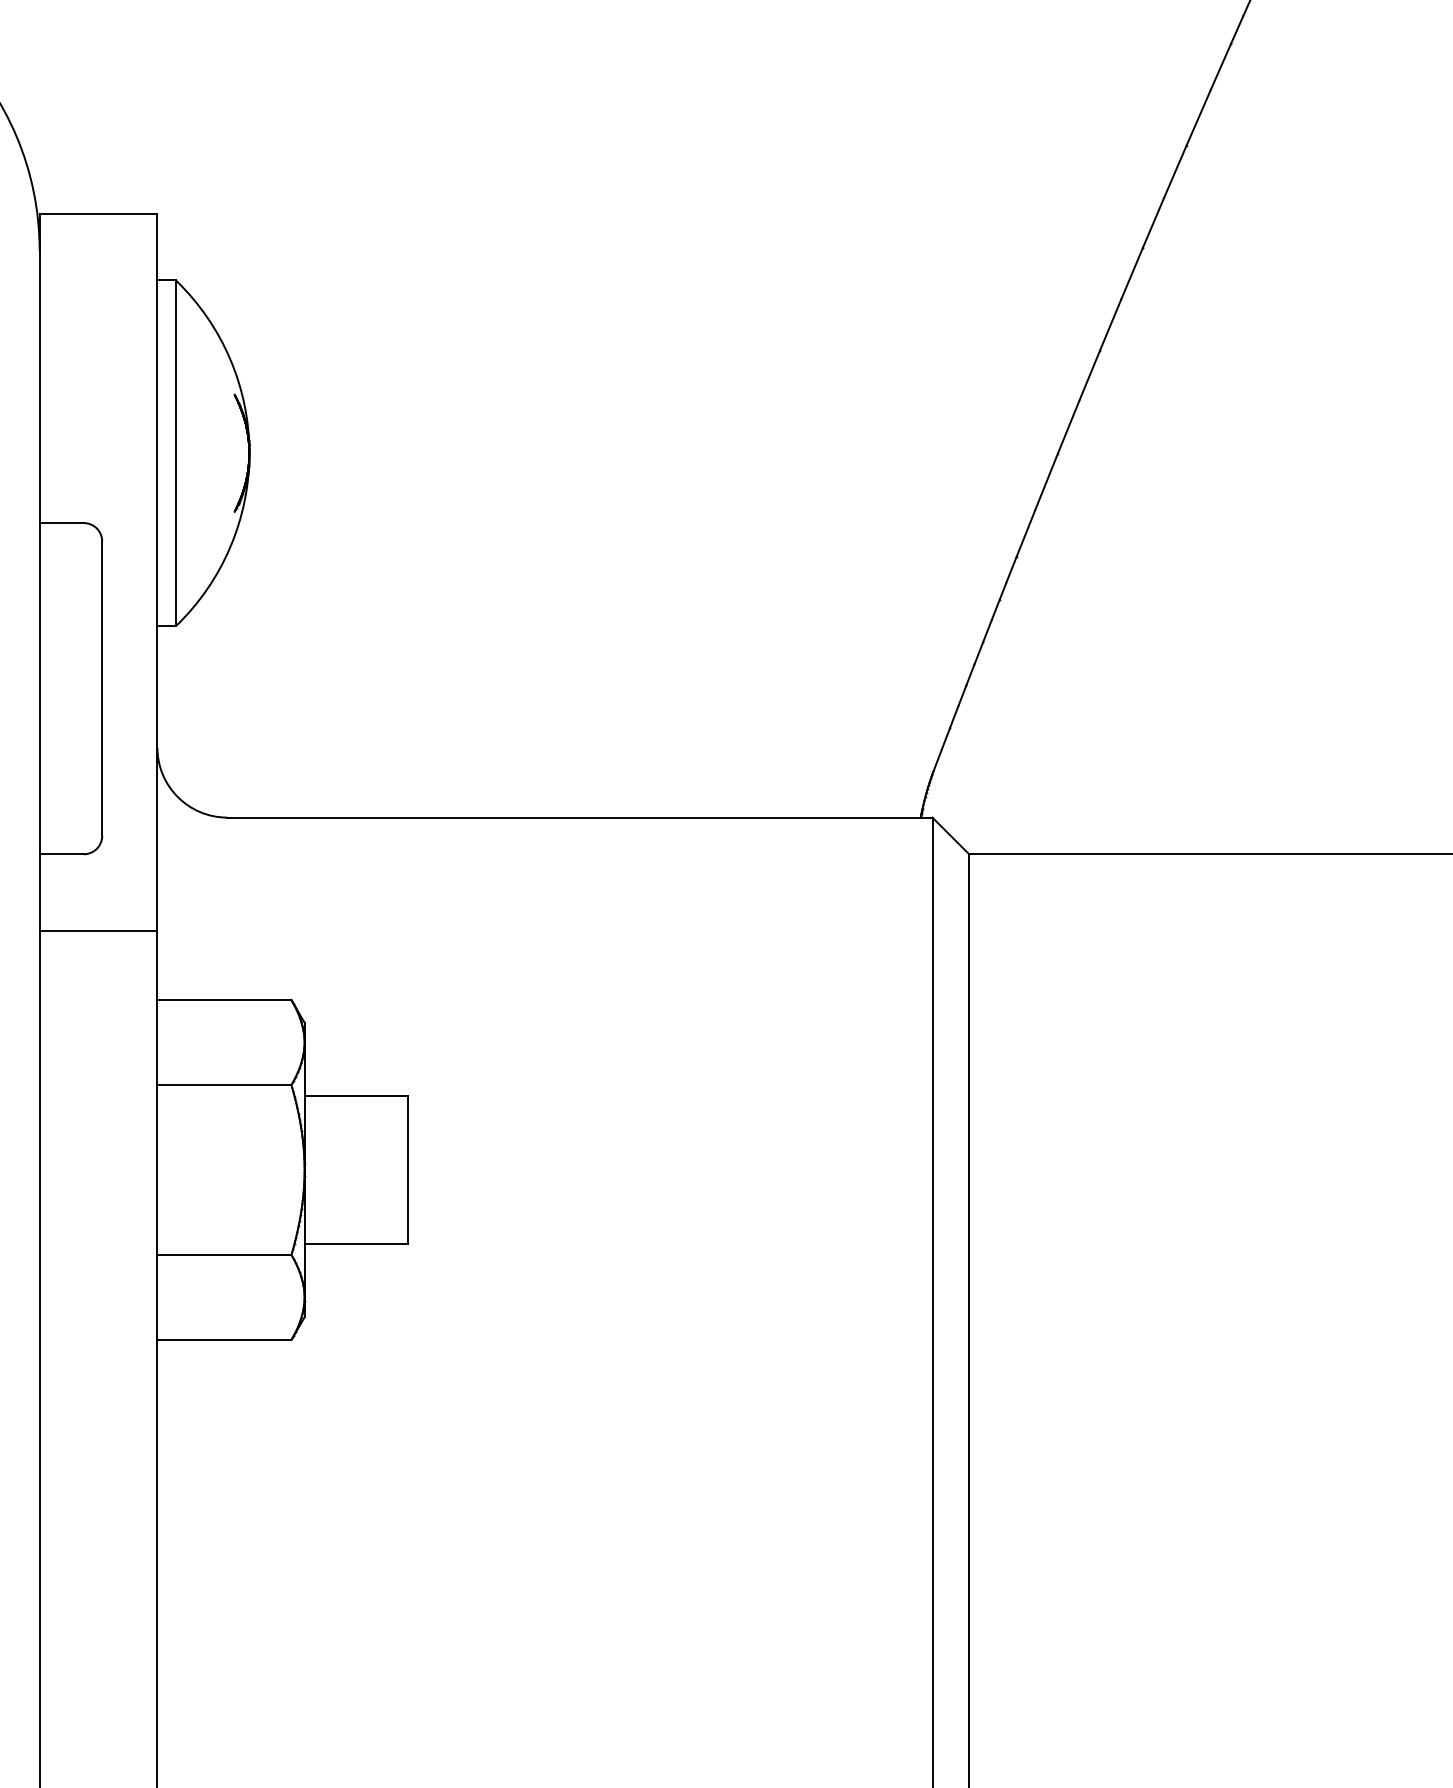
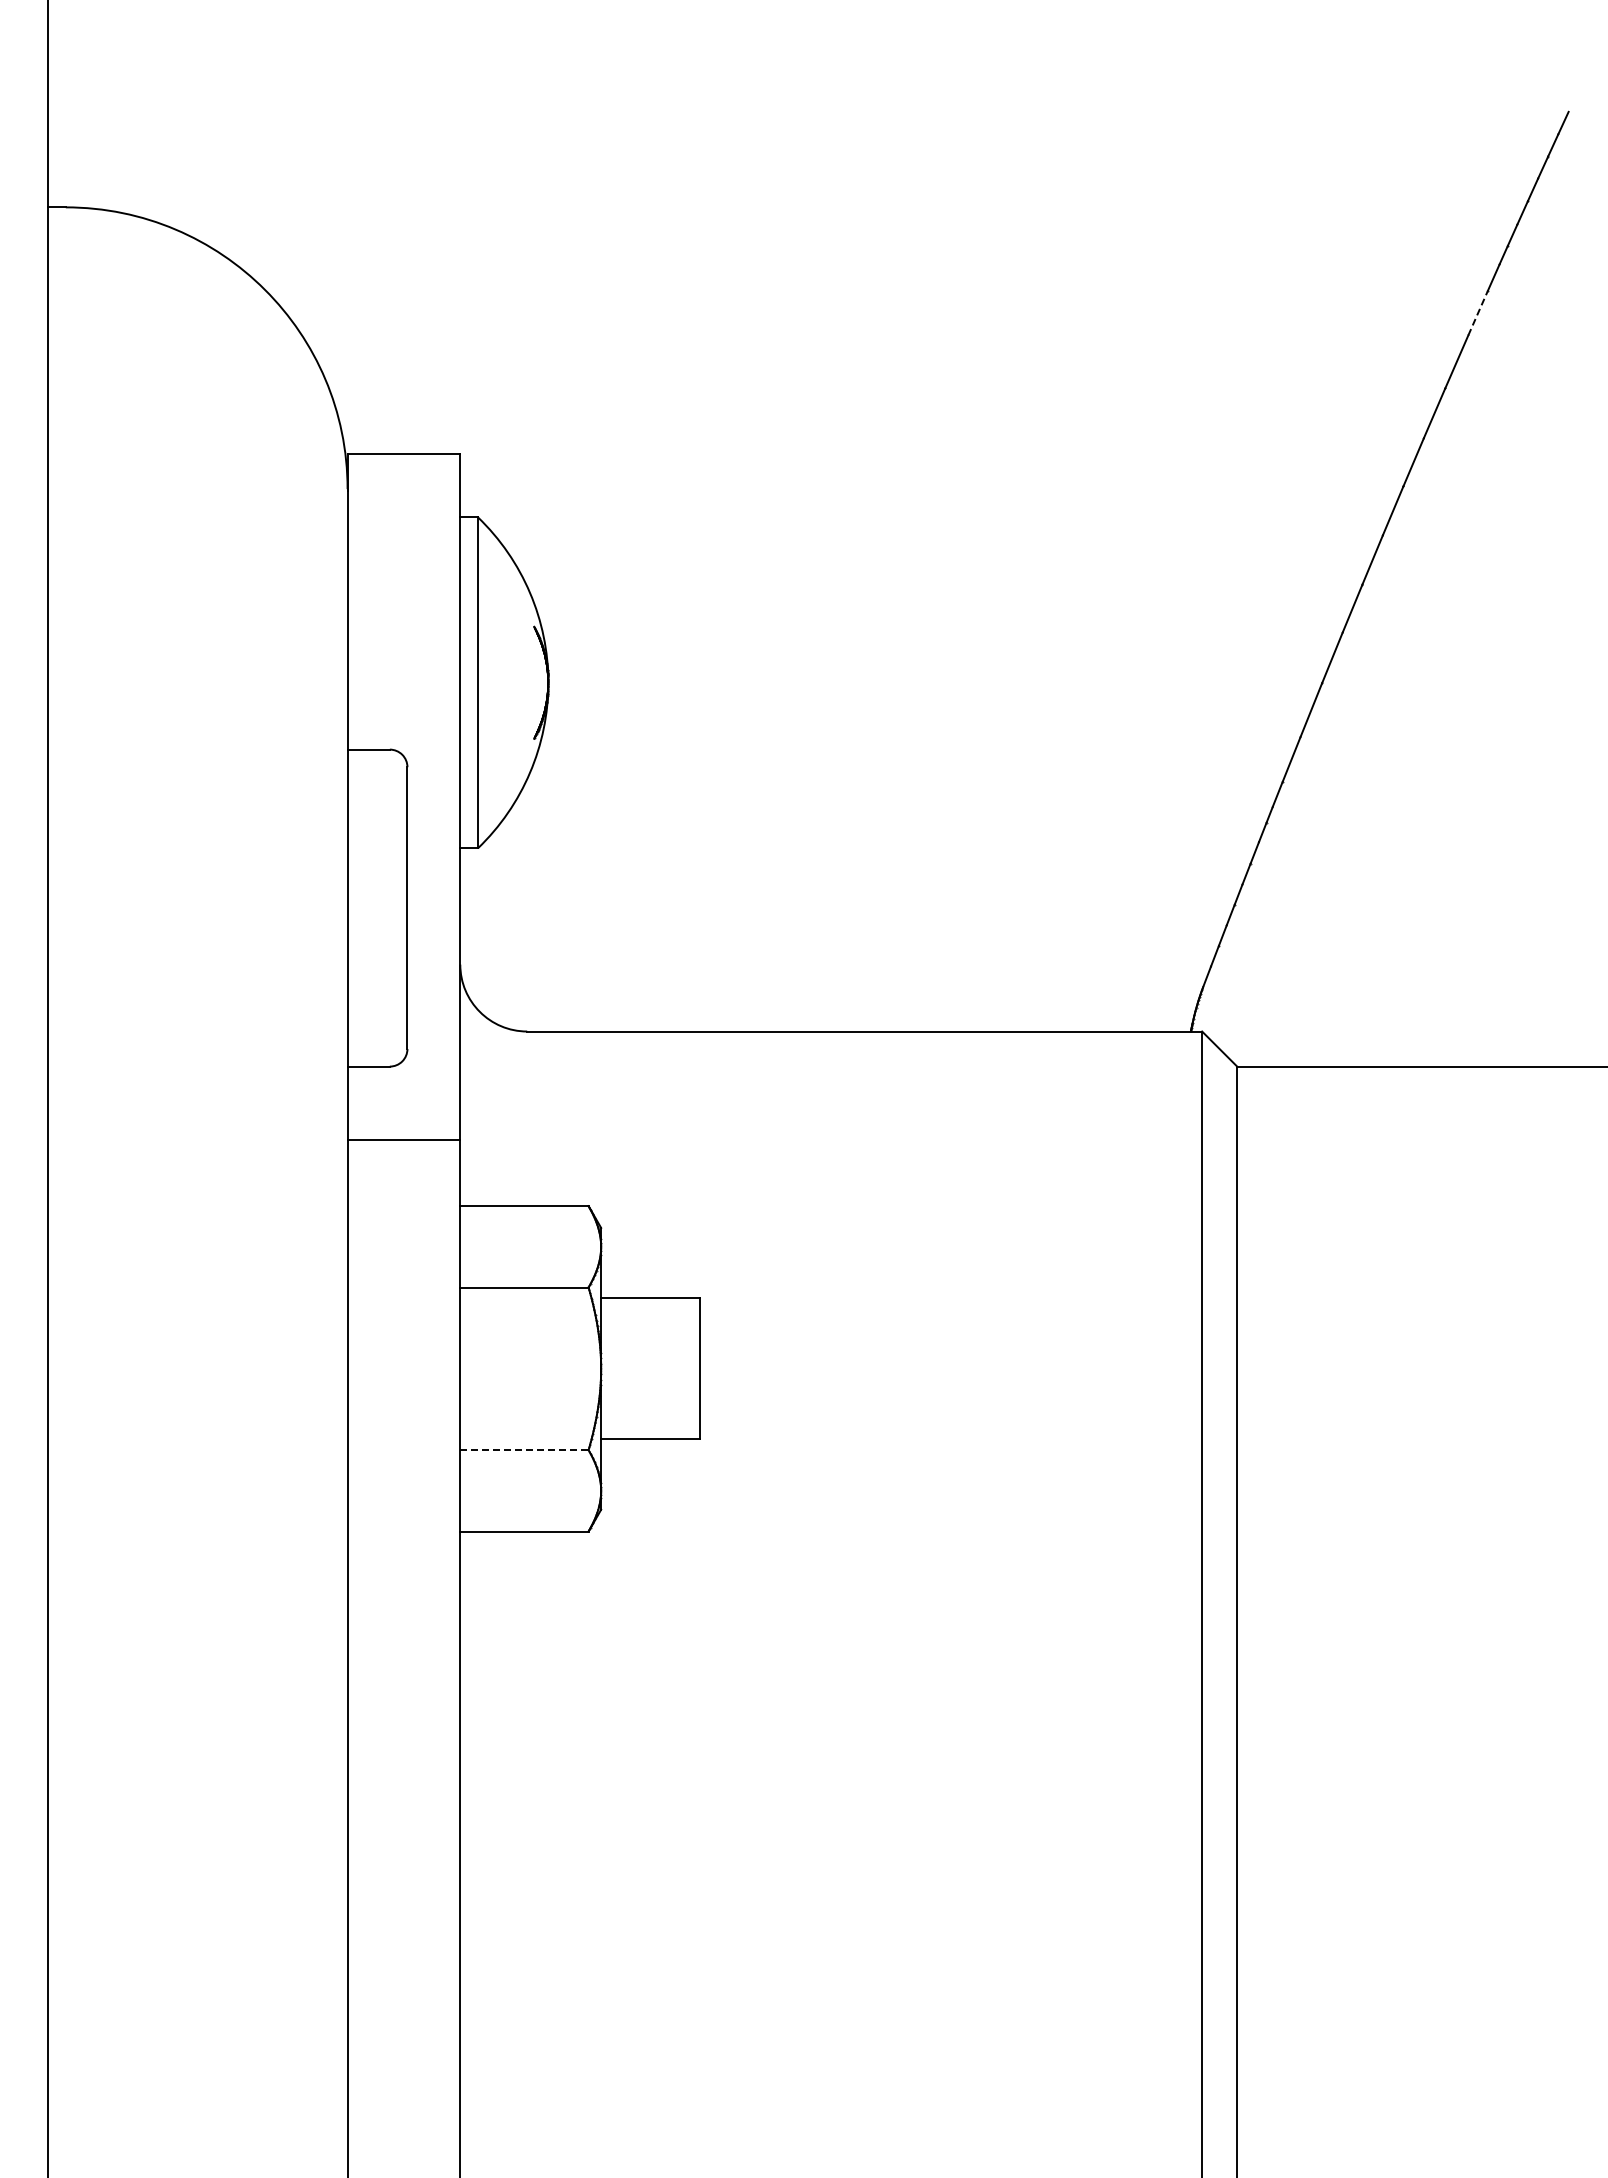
line: (1221, 66) -> (1478, 312), solid -> dashed
line: (224, 1255) -> (524, 1450), solid -> dashed

